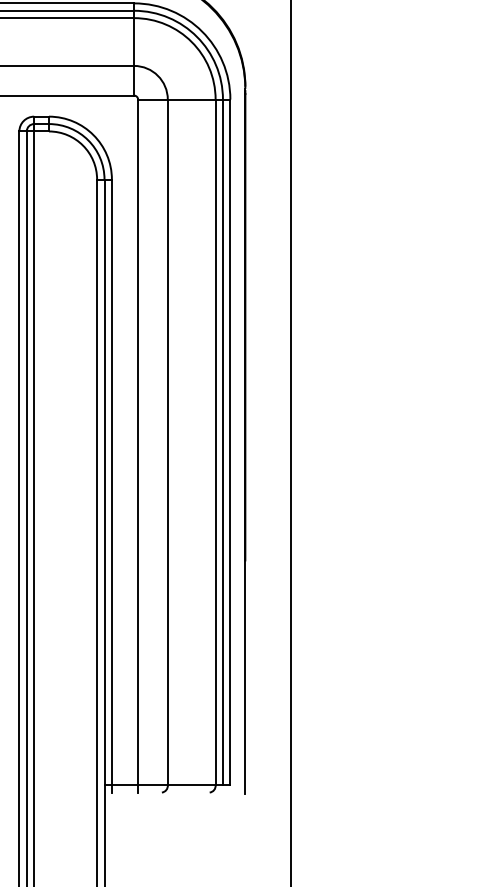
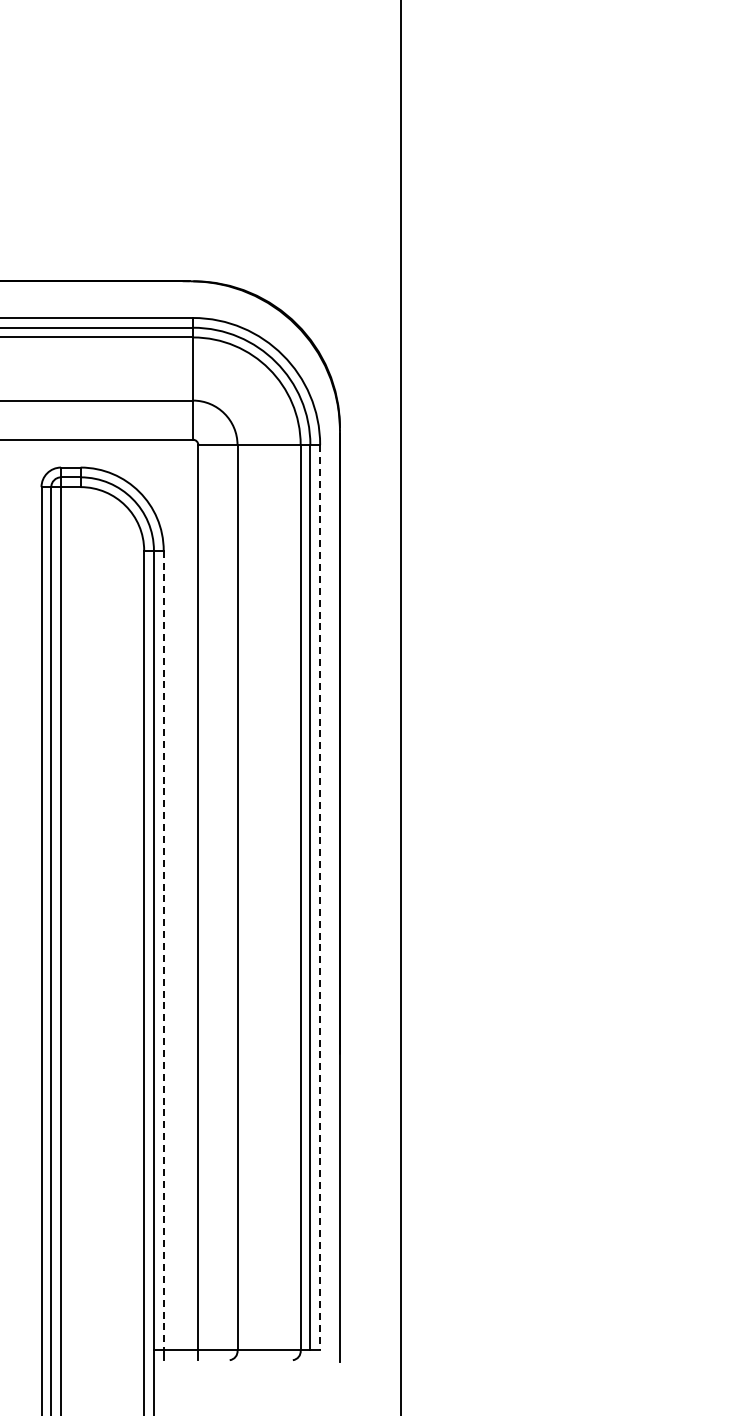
line: (230, 442) -> (320, 897), solid -> dashed
line: (111, 482) -> (163, 950), solid -> dashed

